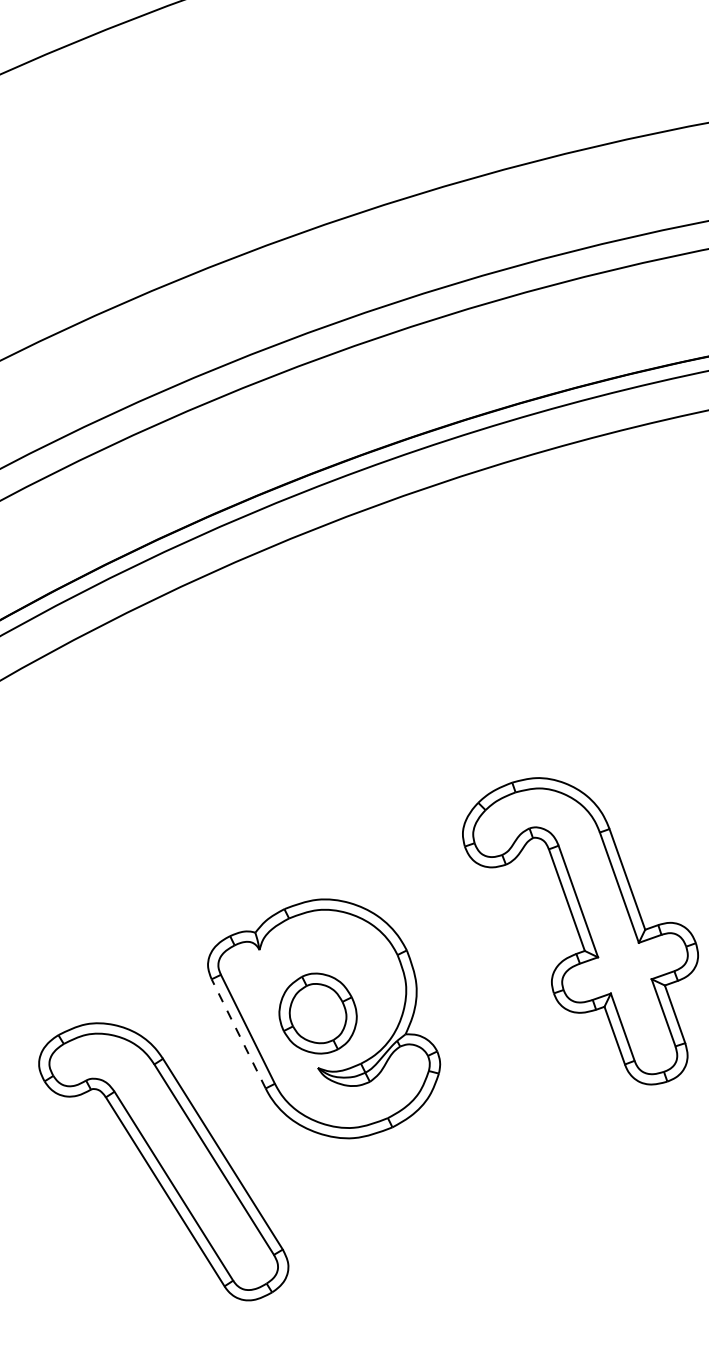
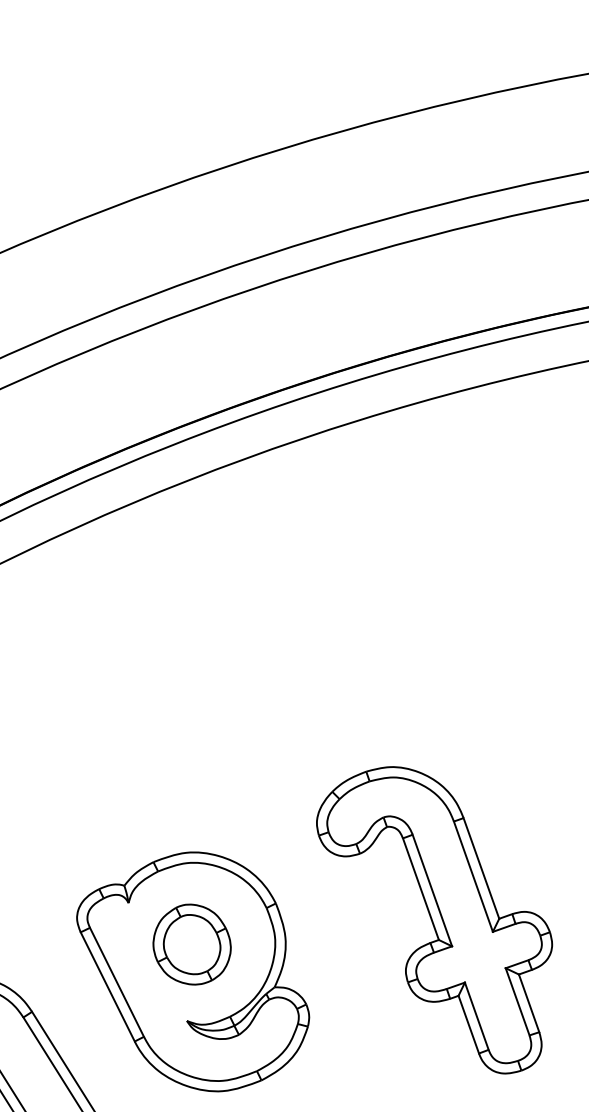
part: (580, 931) -> (434, 920), moved
part: (317, 1013) -> (191, 944), moved
line: (238, 1033) -> (107, 986), dashed -> solid

